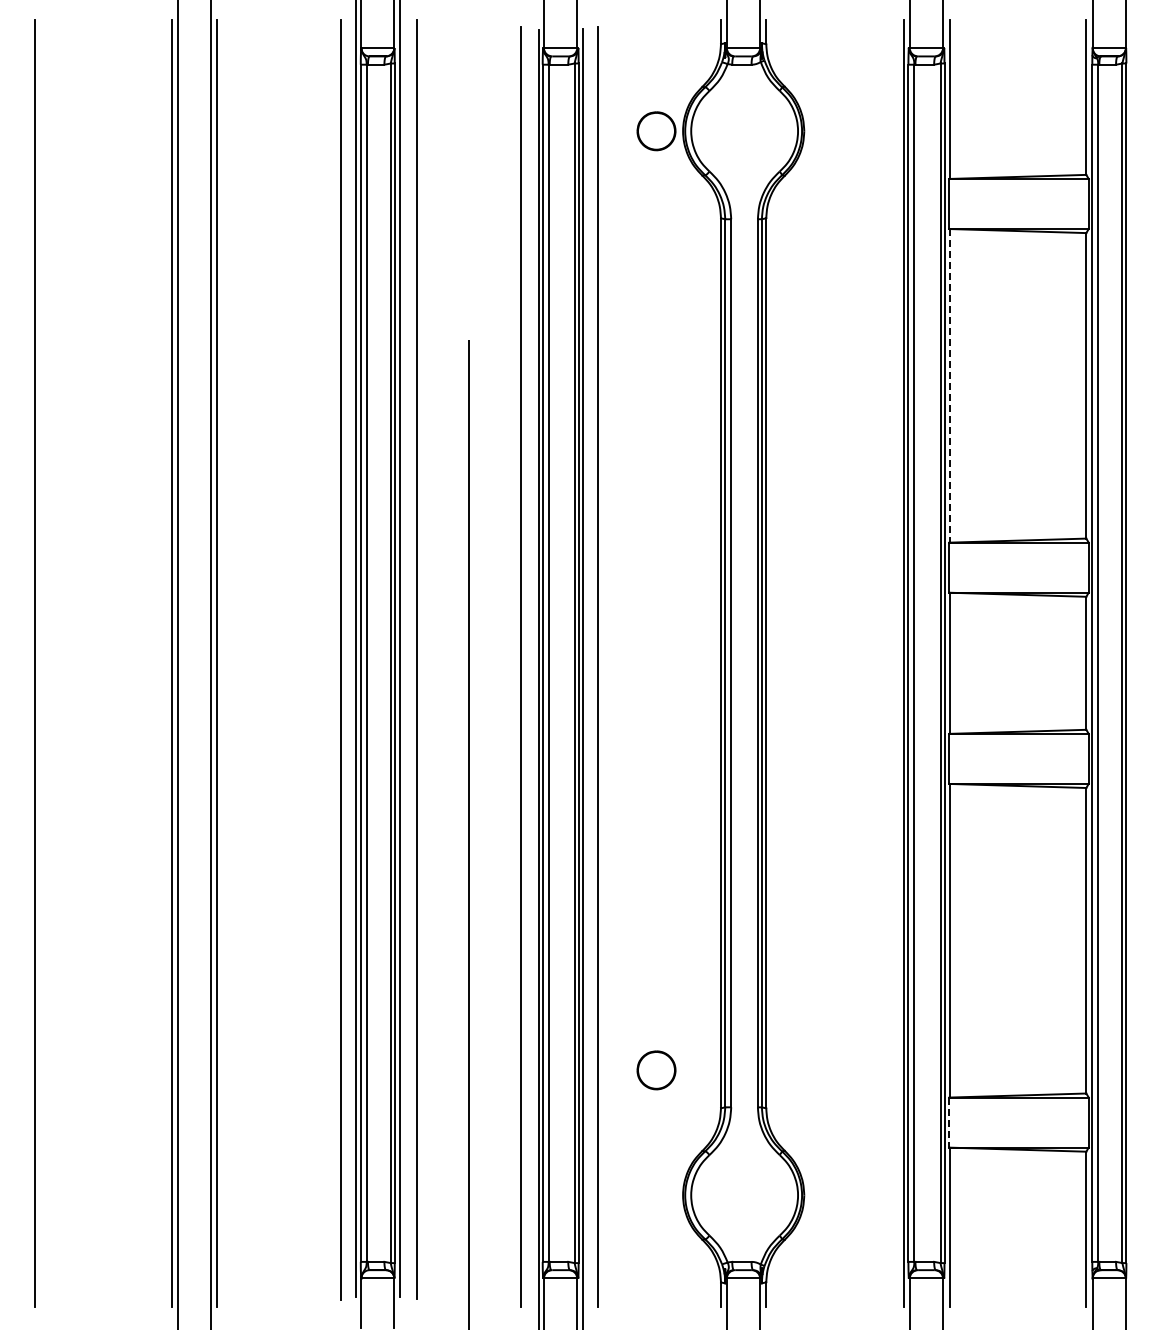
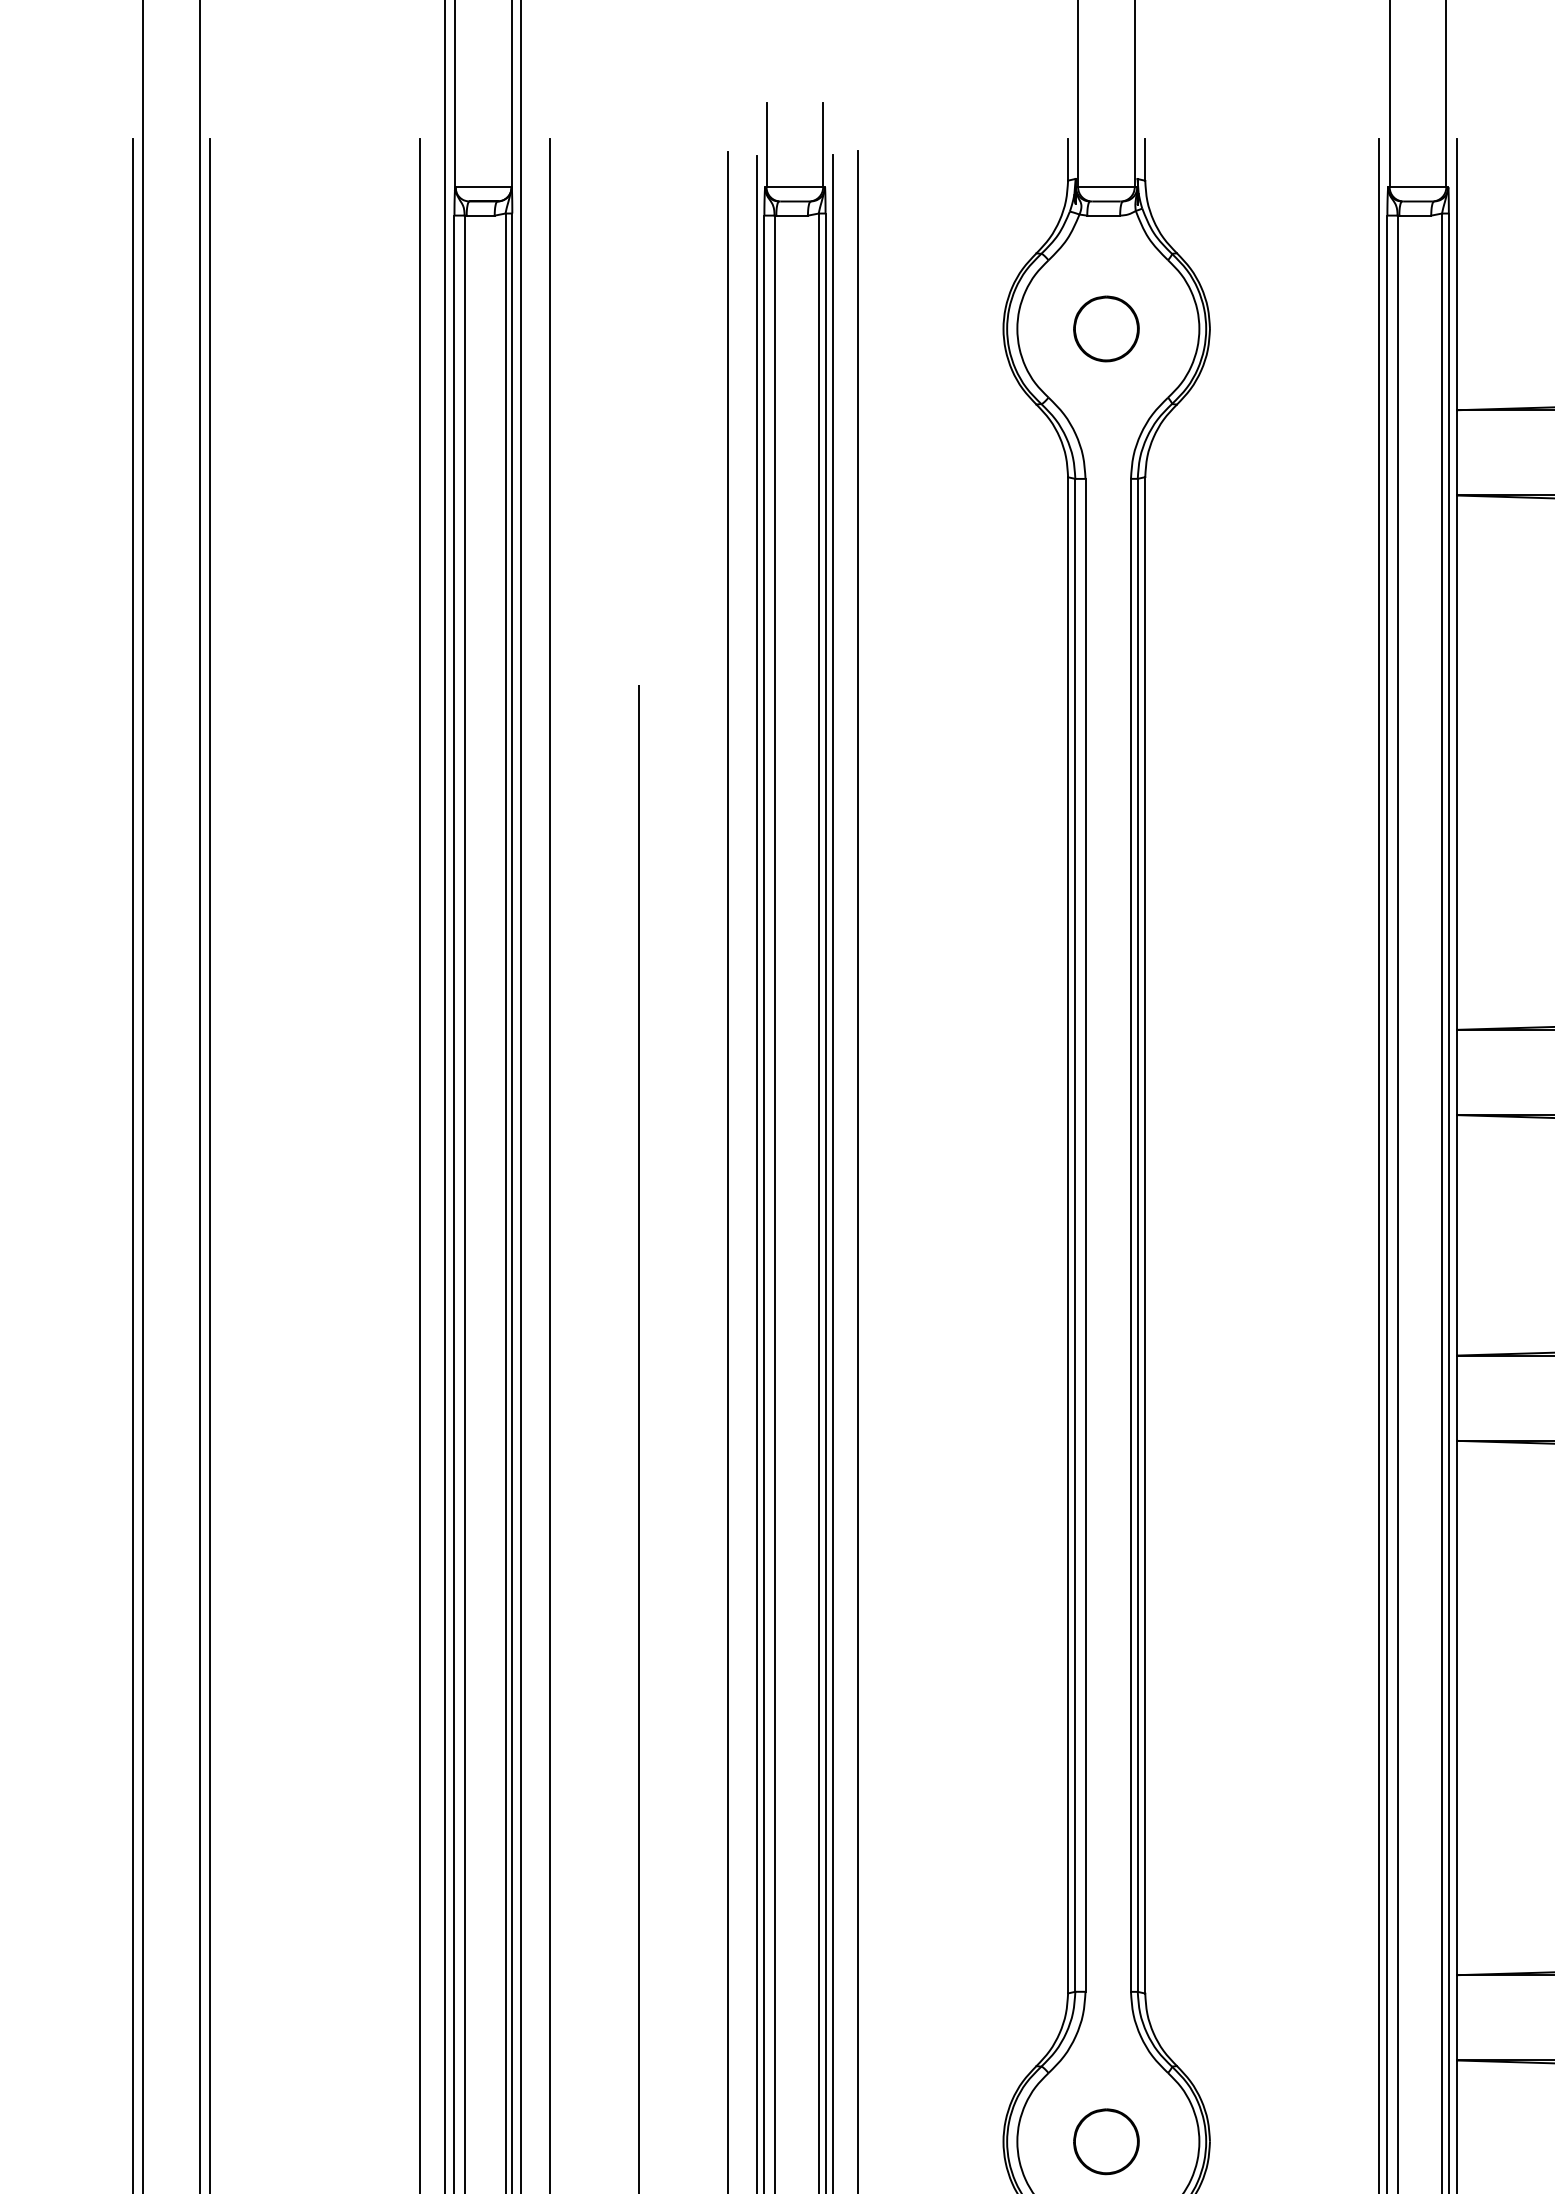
part: (656, 131) -> (1106, 329), moved
line: (949, 385) -> (1457, 762), dashed -> solid
part: (656, 1070) -> (1106, 2142), moved
line: (949, 1122) -> (1457, 2017), dashed -> solid

